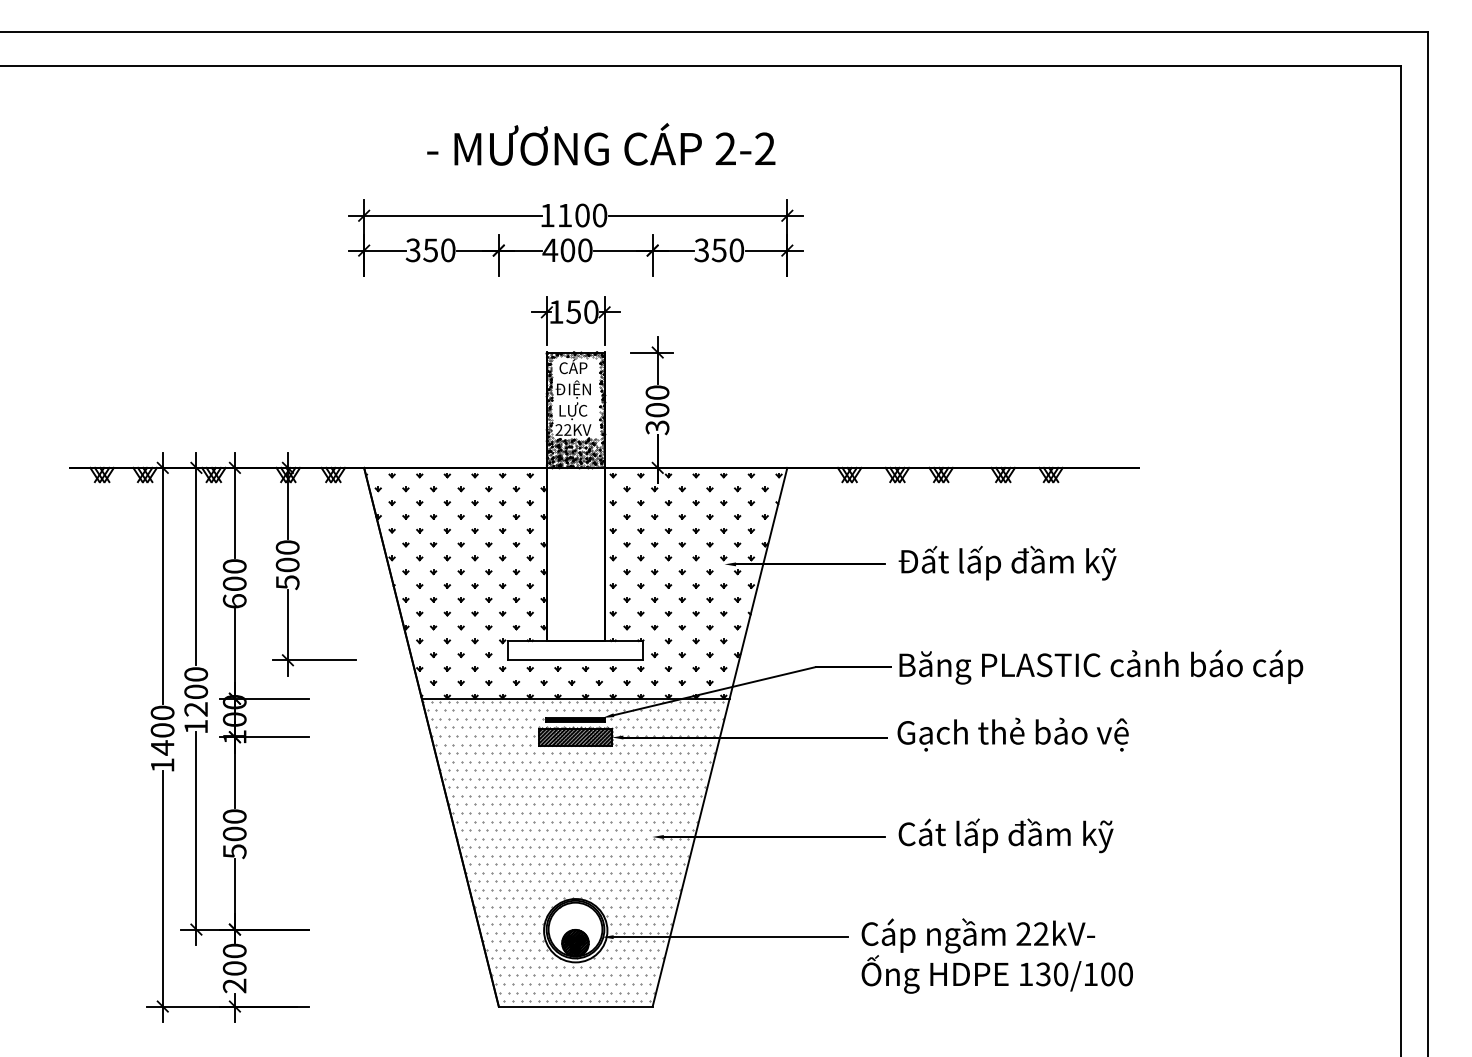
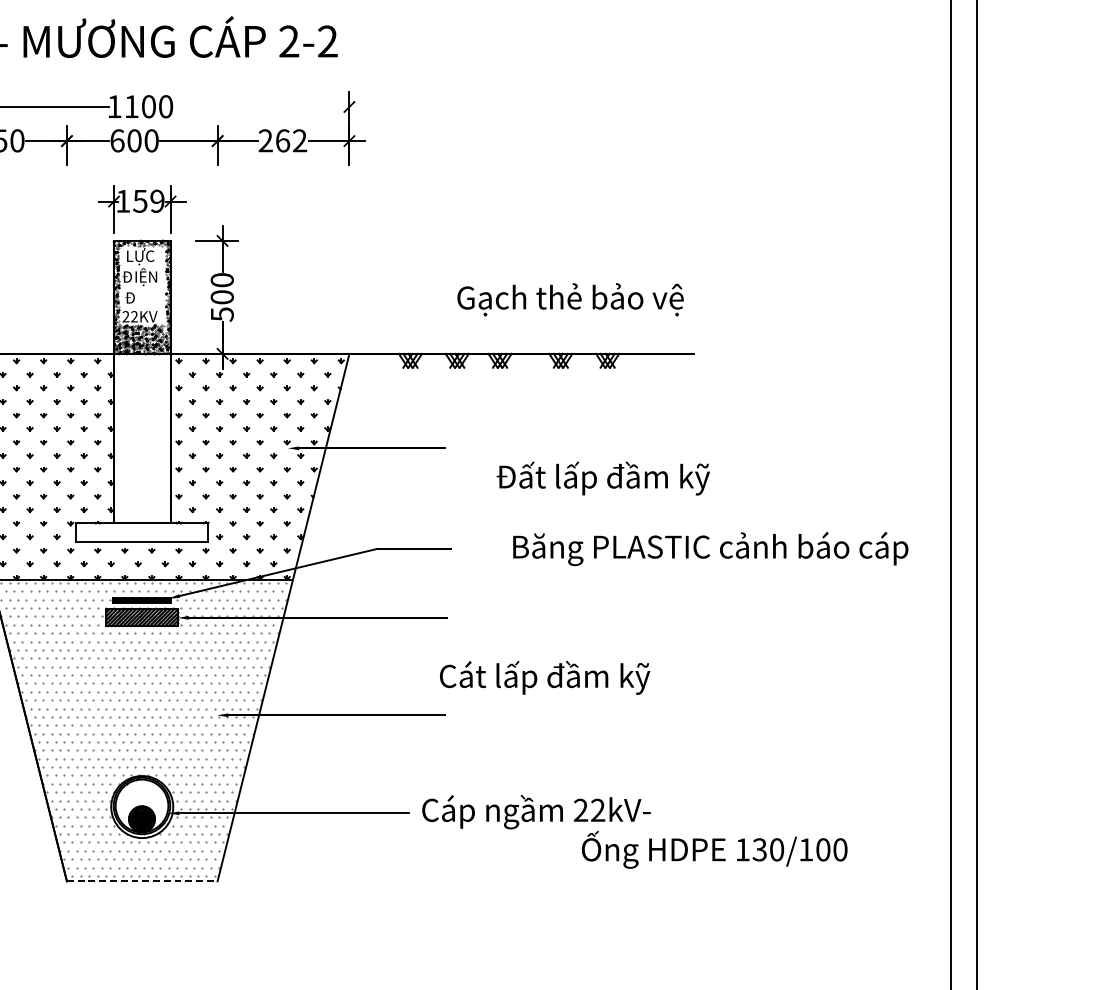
line: (705, 215) -> (269, 106), removed
text: (550, 250) -> (117, 140), 400 -> 600
text: (719, 250) -> (283, 140), 350 -> 262
text: (591, 311) -> (157, 200), 150 -> 159
text: (573, 368) -> (140, 256), CÁP -> LỰC
text: (572, 411) -> (139, 298), LỰC -> Đ
text: (656, 427) -> (221, 314), 300 -> 500
text: (1007, 562) -> (603, 477), moved
text: (1101, 666) -> (710, 548), moved
text: (1012, 734) -> (569, 299), moved
text: (1005, 835) -> (544, 677), moved
text: (996, 974) -> (713, 849), moved
line: (575, 1006) -> (142, 881), solid -> dashed

